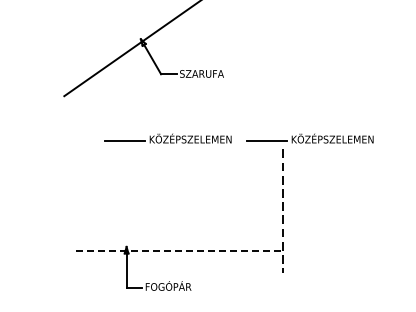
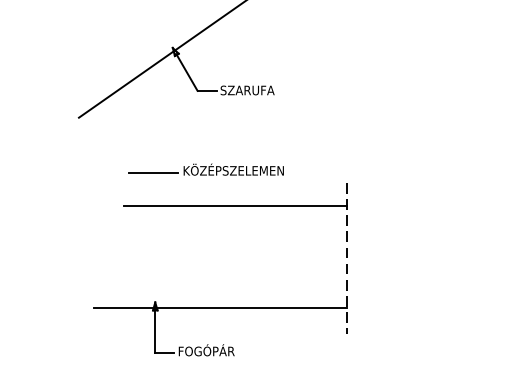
part: (309, 138) -> (379, 169), removed
line: (191, 168) -> (234, 206), added
line: (180, 251) -> (221, 307), dashed -> solid

